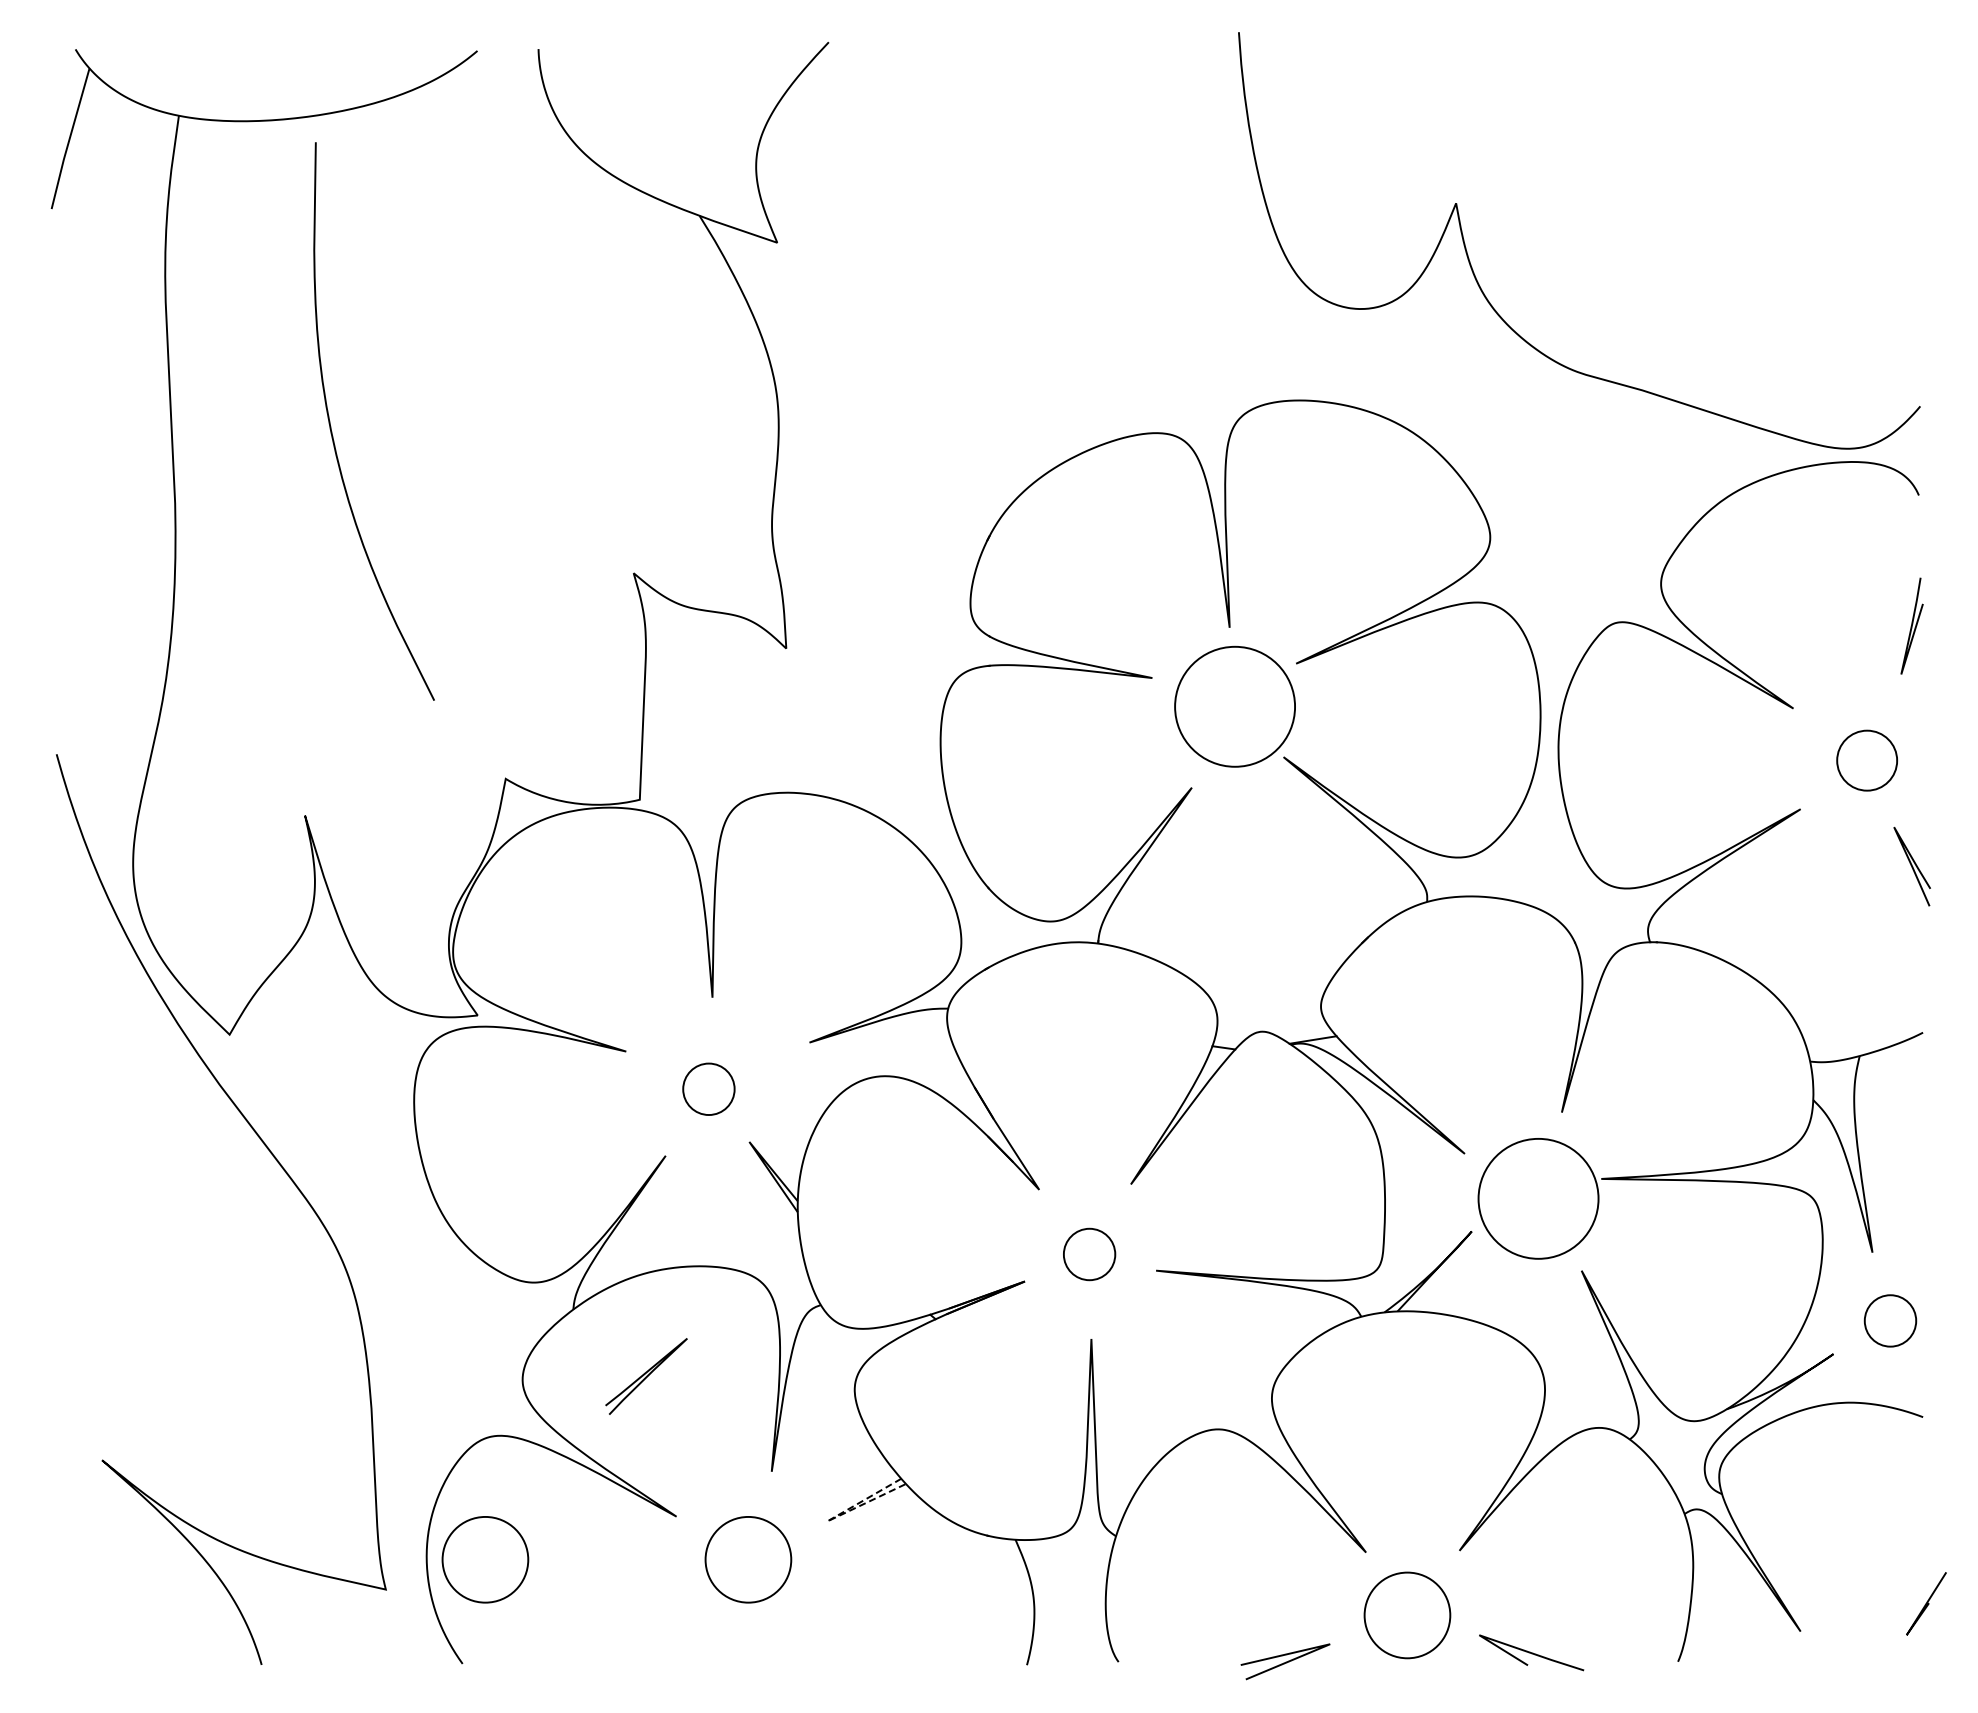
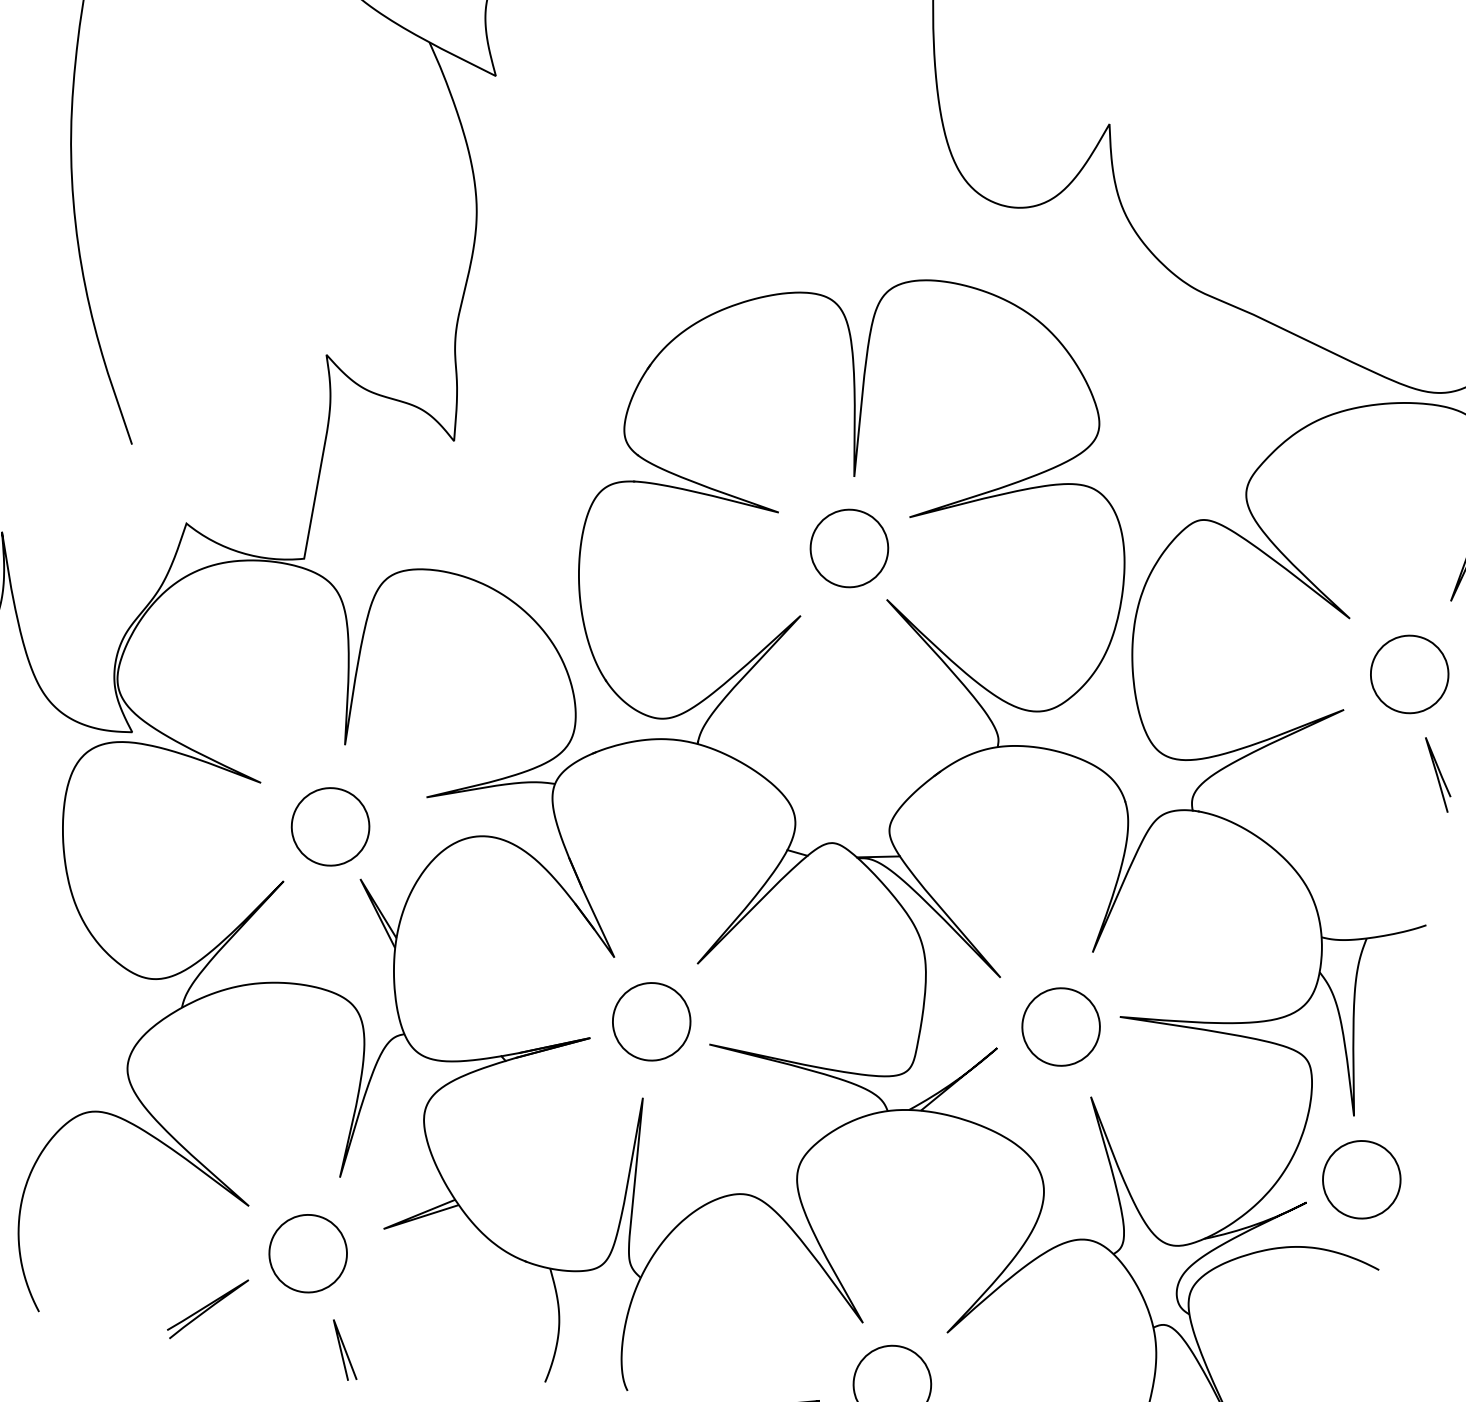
circle: (1234, 706) -> (848, 548), size x0.71
circle: (1867, 760) -> (1410, 674), size x1.43
circle: (708, 1089) -> (330, 827), size x1.67
circle: (1538, 1198) -> (1061, 1026), size x0.71
circle: (1089, 1254) -> (651, 1021), size x1.67
circle: (1890, 1320) -> (1361, 1179), size x1.67
curve: (646, 1376) -> (207, 1309), moved
line: (828, 1521) -> (384, 1229), dashed -> solid
circle: (485, 1559) -> (72, 1221), removed
line: (802, 1660) -> (344, 1350), added

